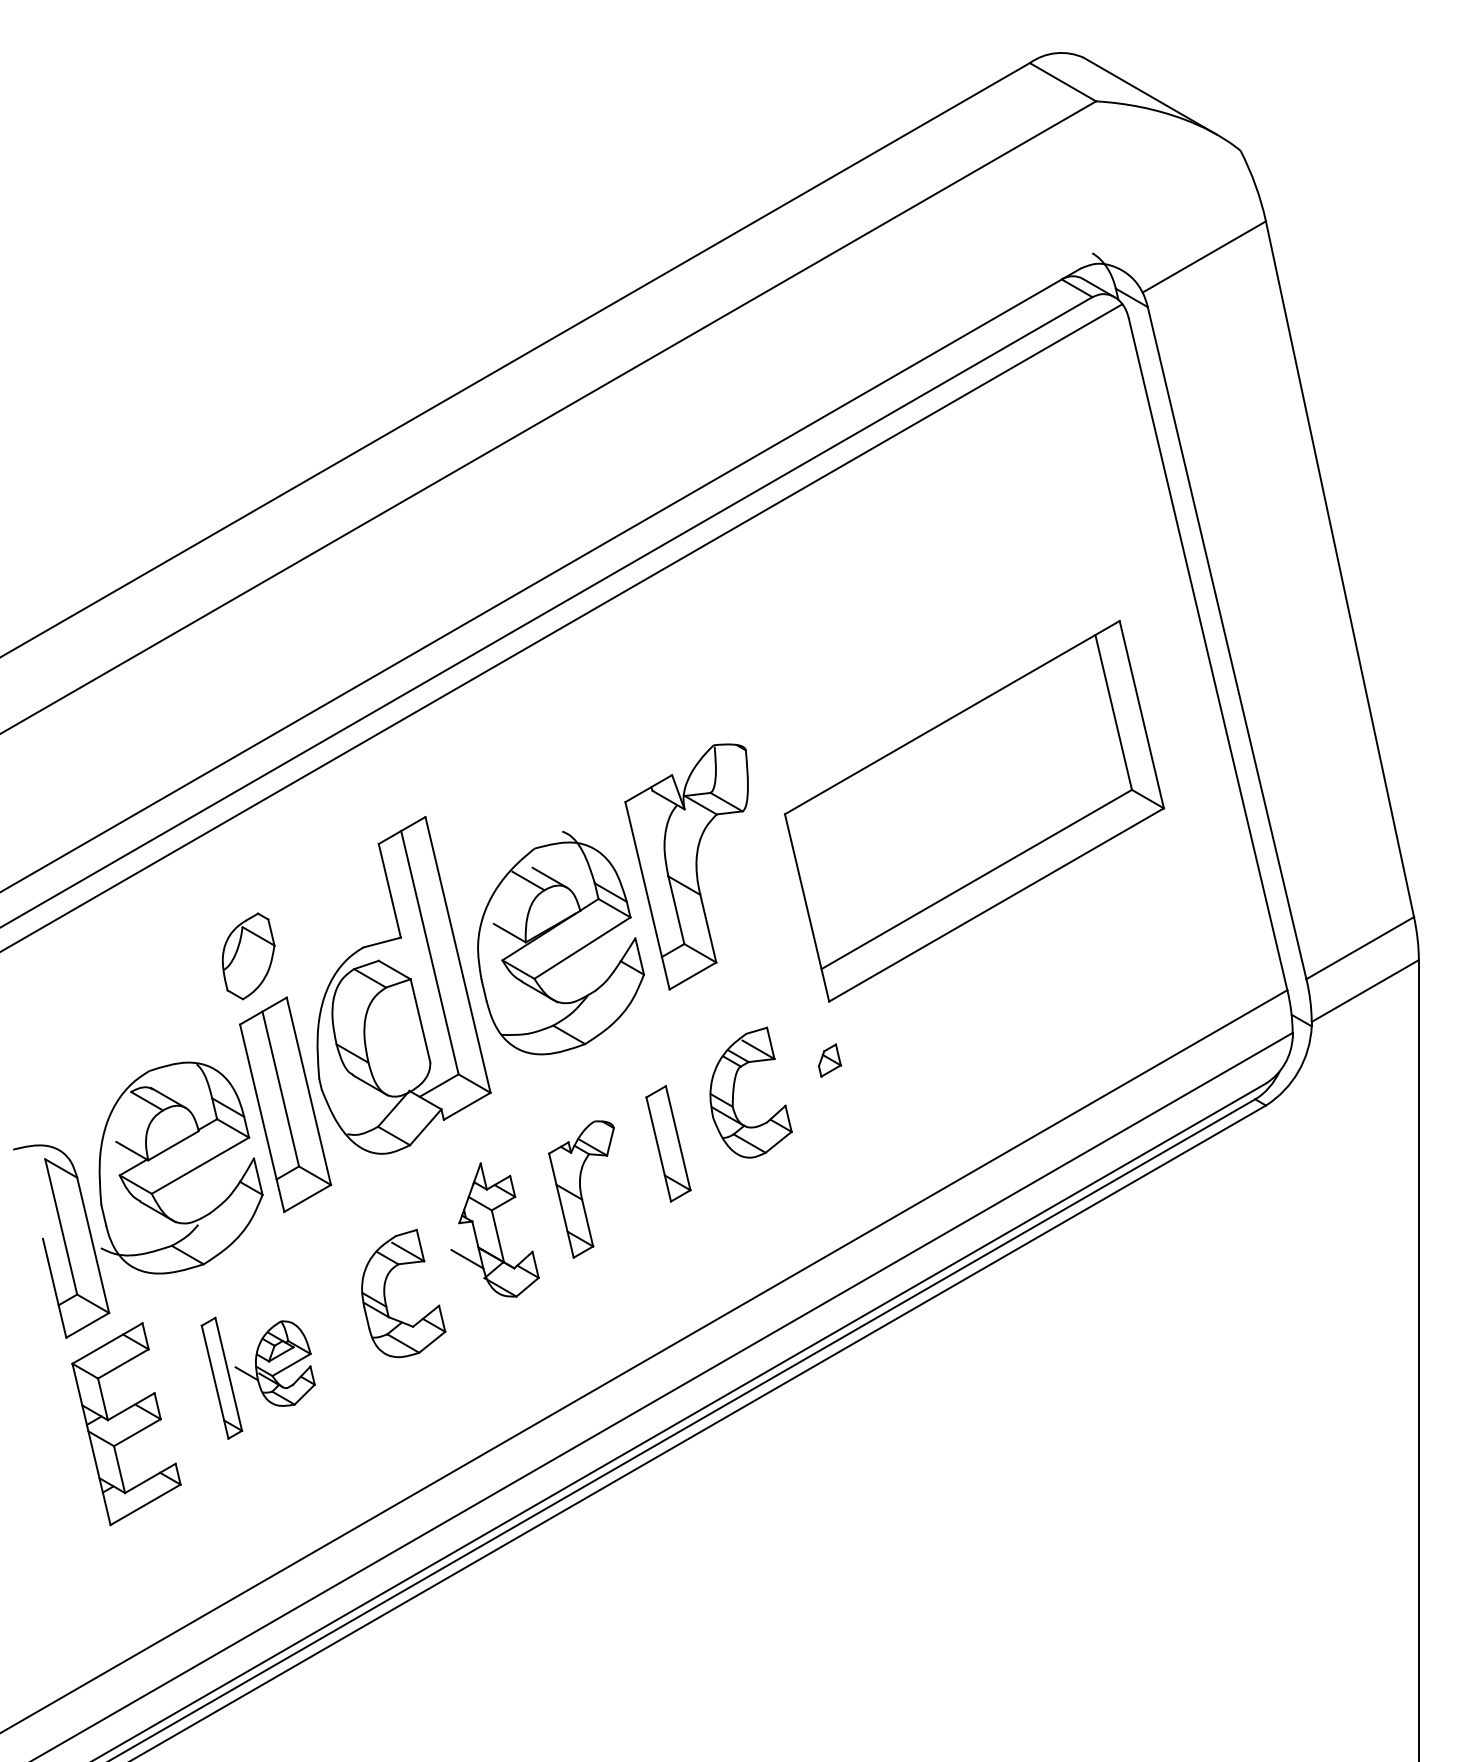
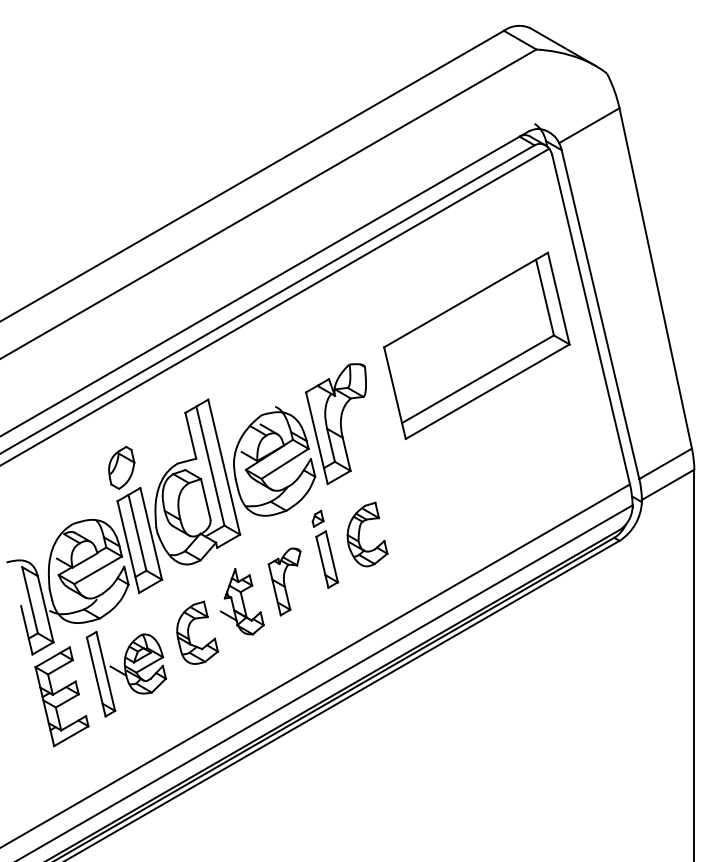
part: (973, 810) -> (476, 345), moved
part: (828, 1059) -> (317, 518), moved
part: (258, 1378) -> (126, 674), size x1.43

